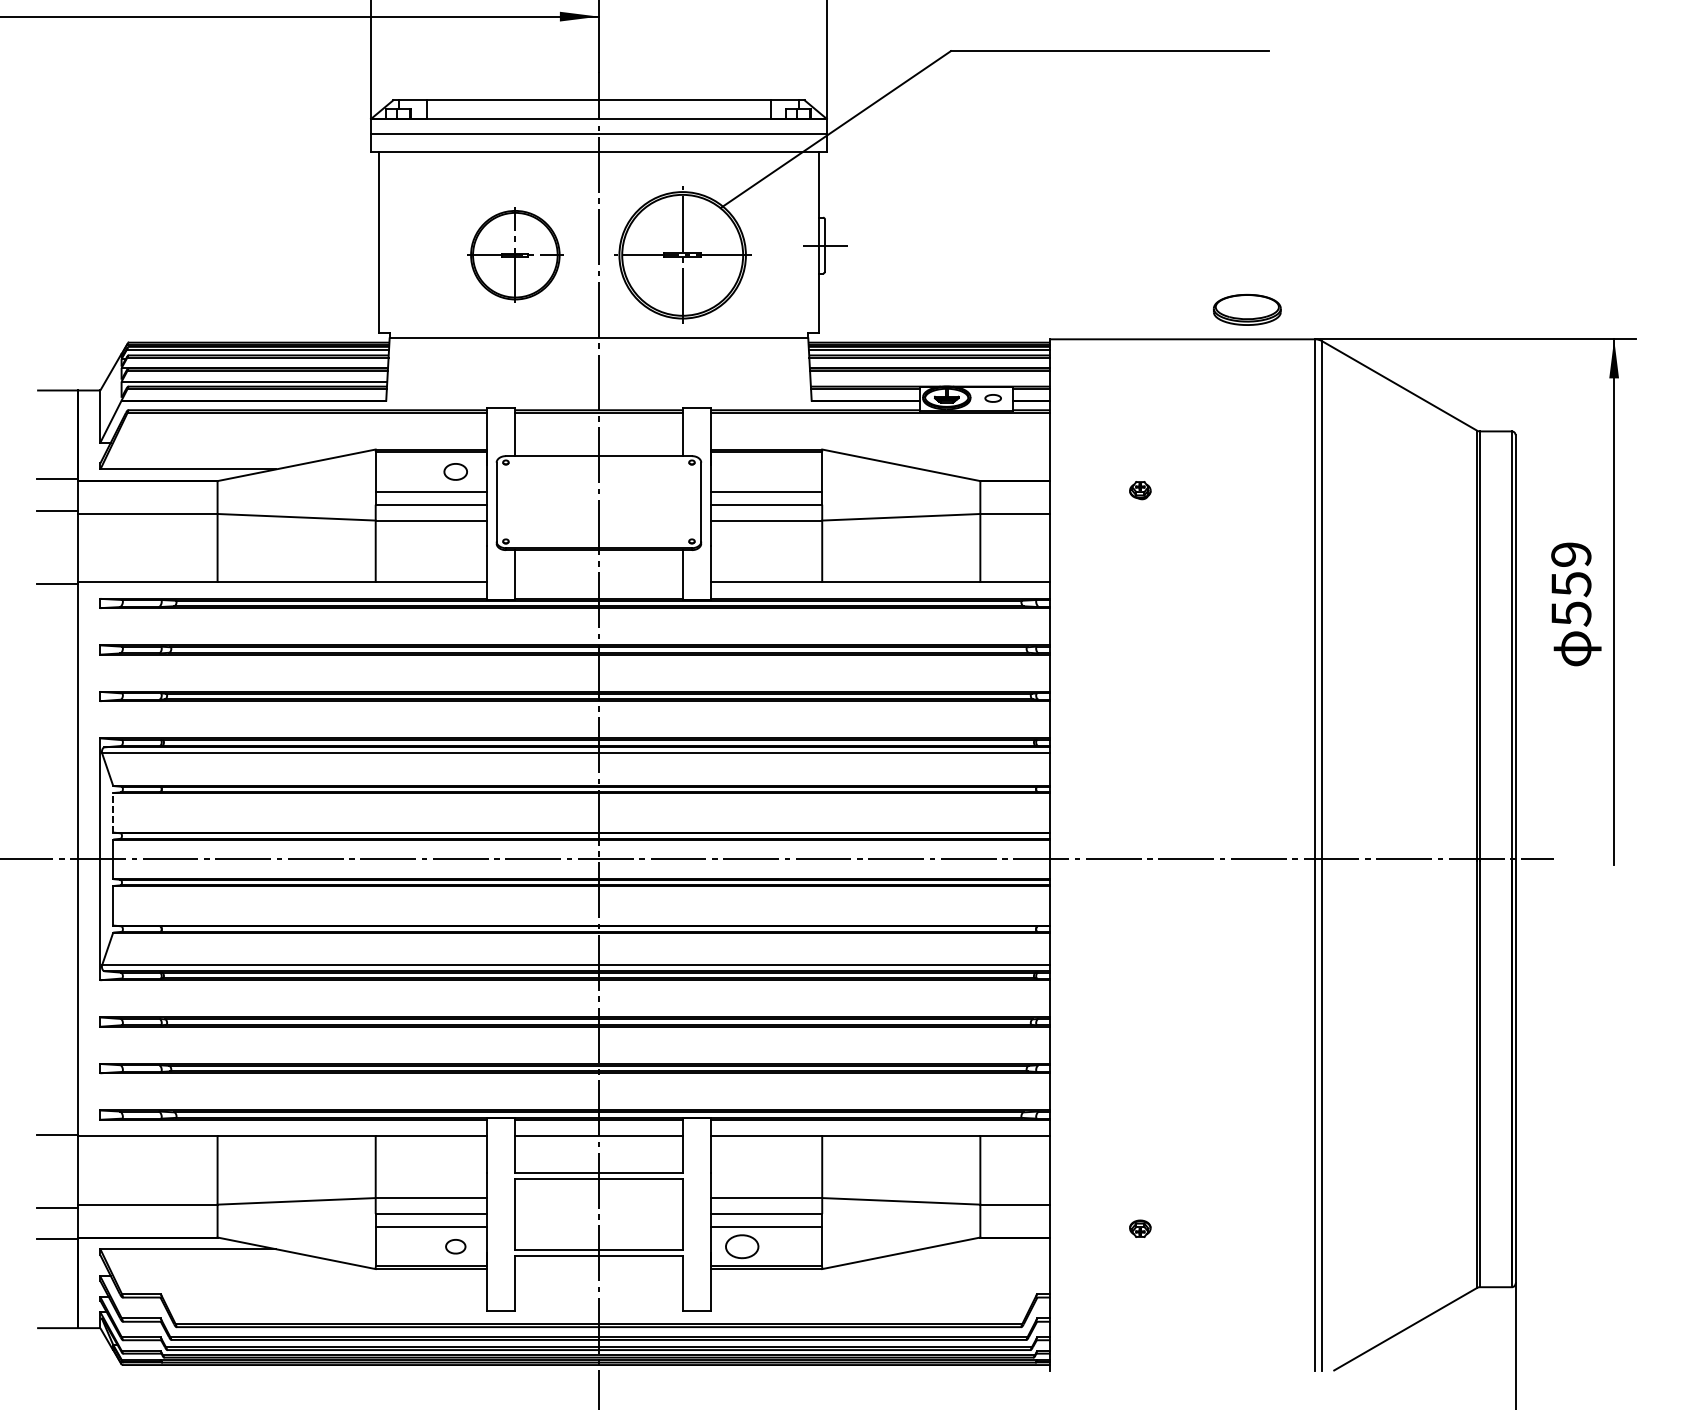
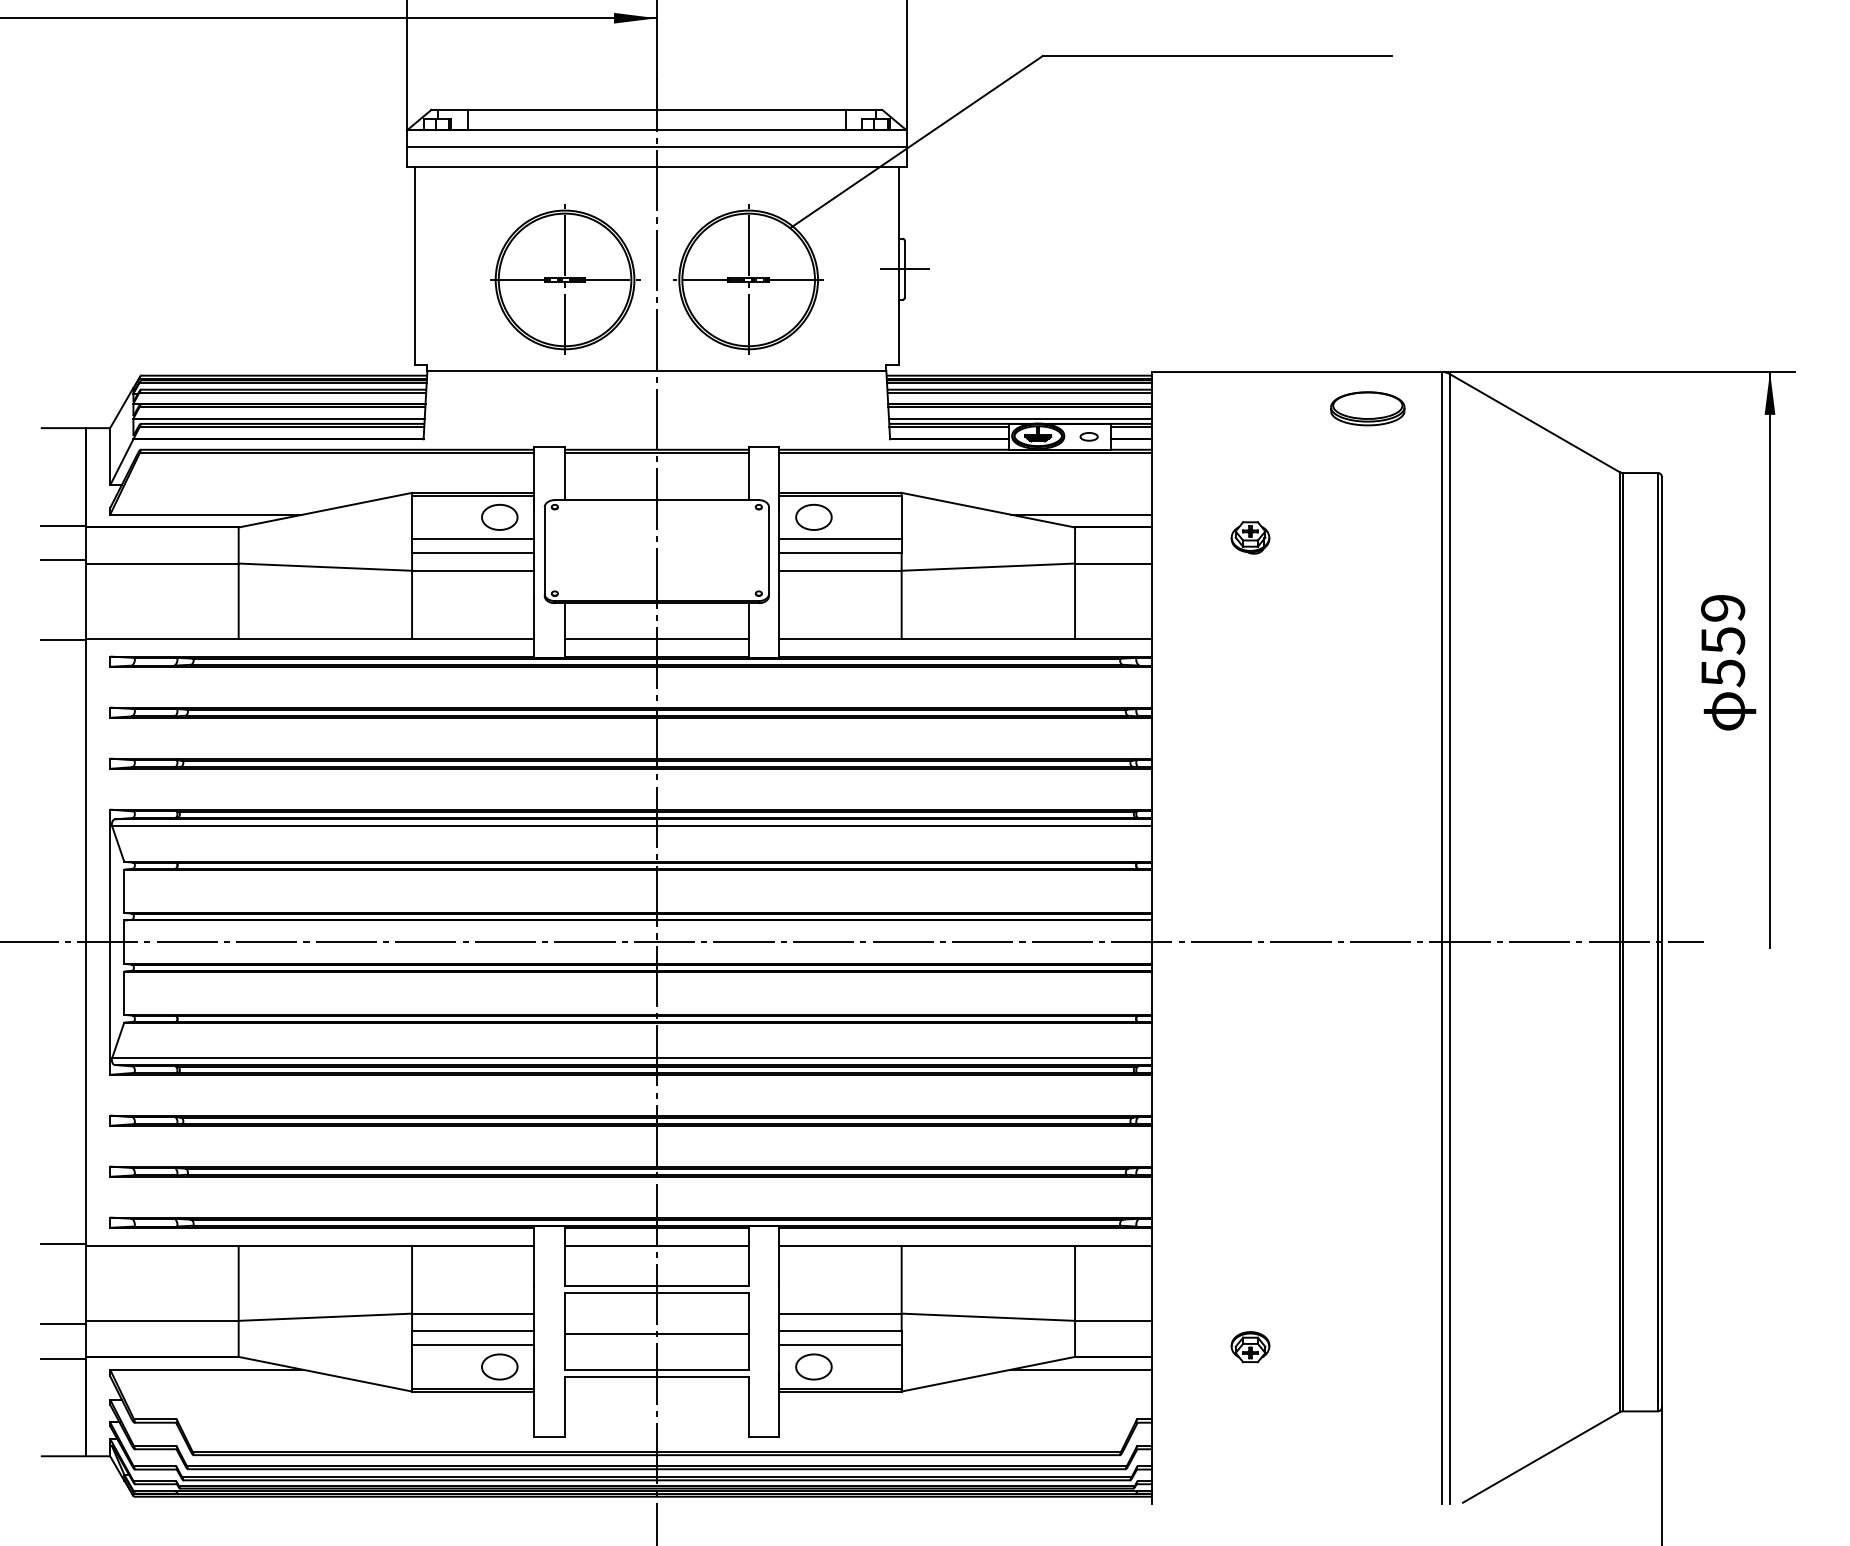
part: (515, 254) -> (565, 279), size x1.43
part: (1247, 309) -> (1367, 408), moved
line: (929, 381) -> (1019, 418), added
line: (986, 469) -> (1081, 514), added
part: (455, 471) -> (499, 517), size x1.43
part: (741, 471) -> (813, 517), added
part: (1140, 490) -> (1250, 537), size x1.67
line: (598, 582) -> (656, 638), added
line: (113, 813) -> (124, 891), dashed -> solid
line: (598, 1217) -> (656, 1334), added
part: (1140, 1228) -> (1250, 1347), size x1.67
part: (455, 1246) -> (499, 1366), size x1.67
line: (986, 1249) -> (1081, 1369), added

